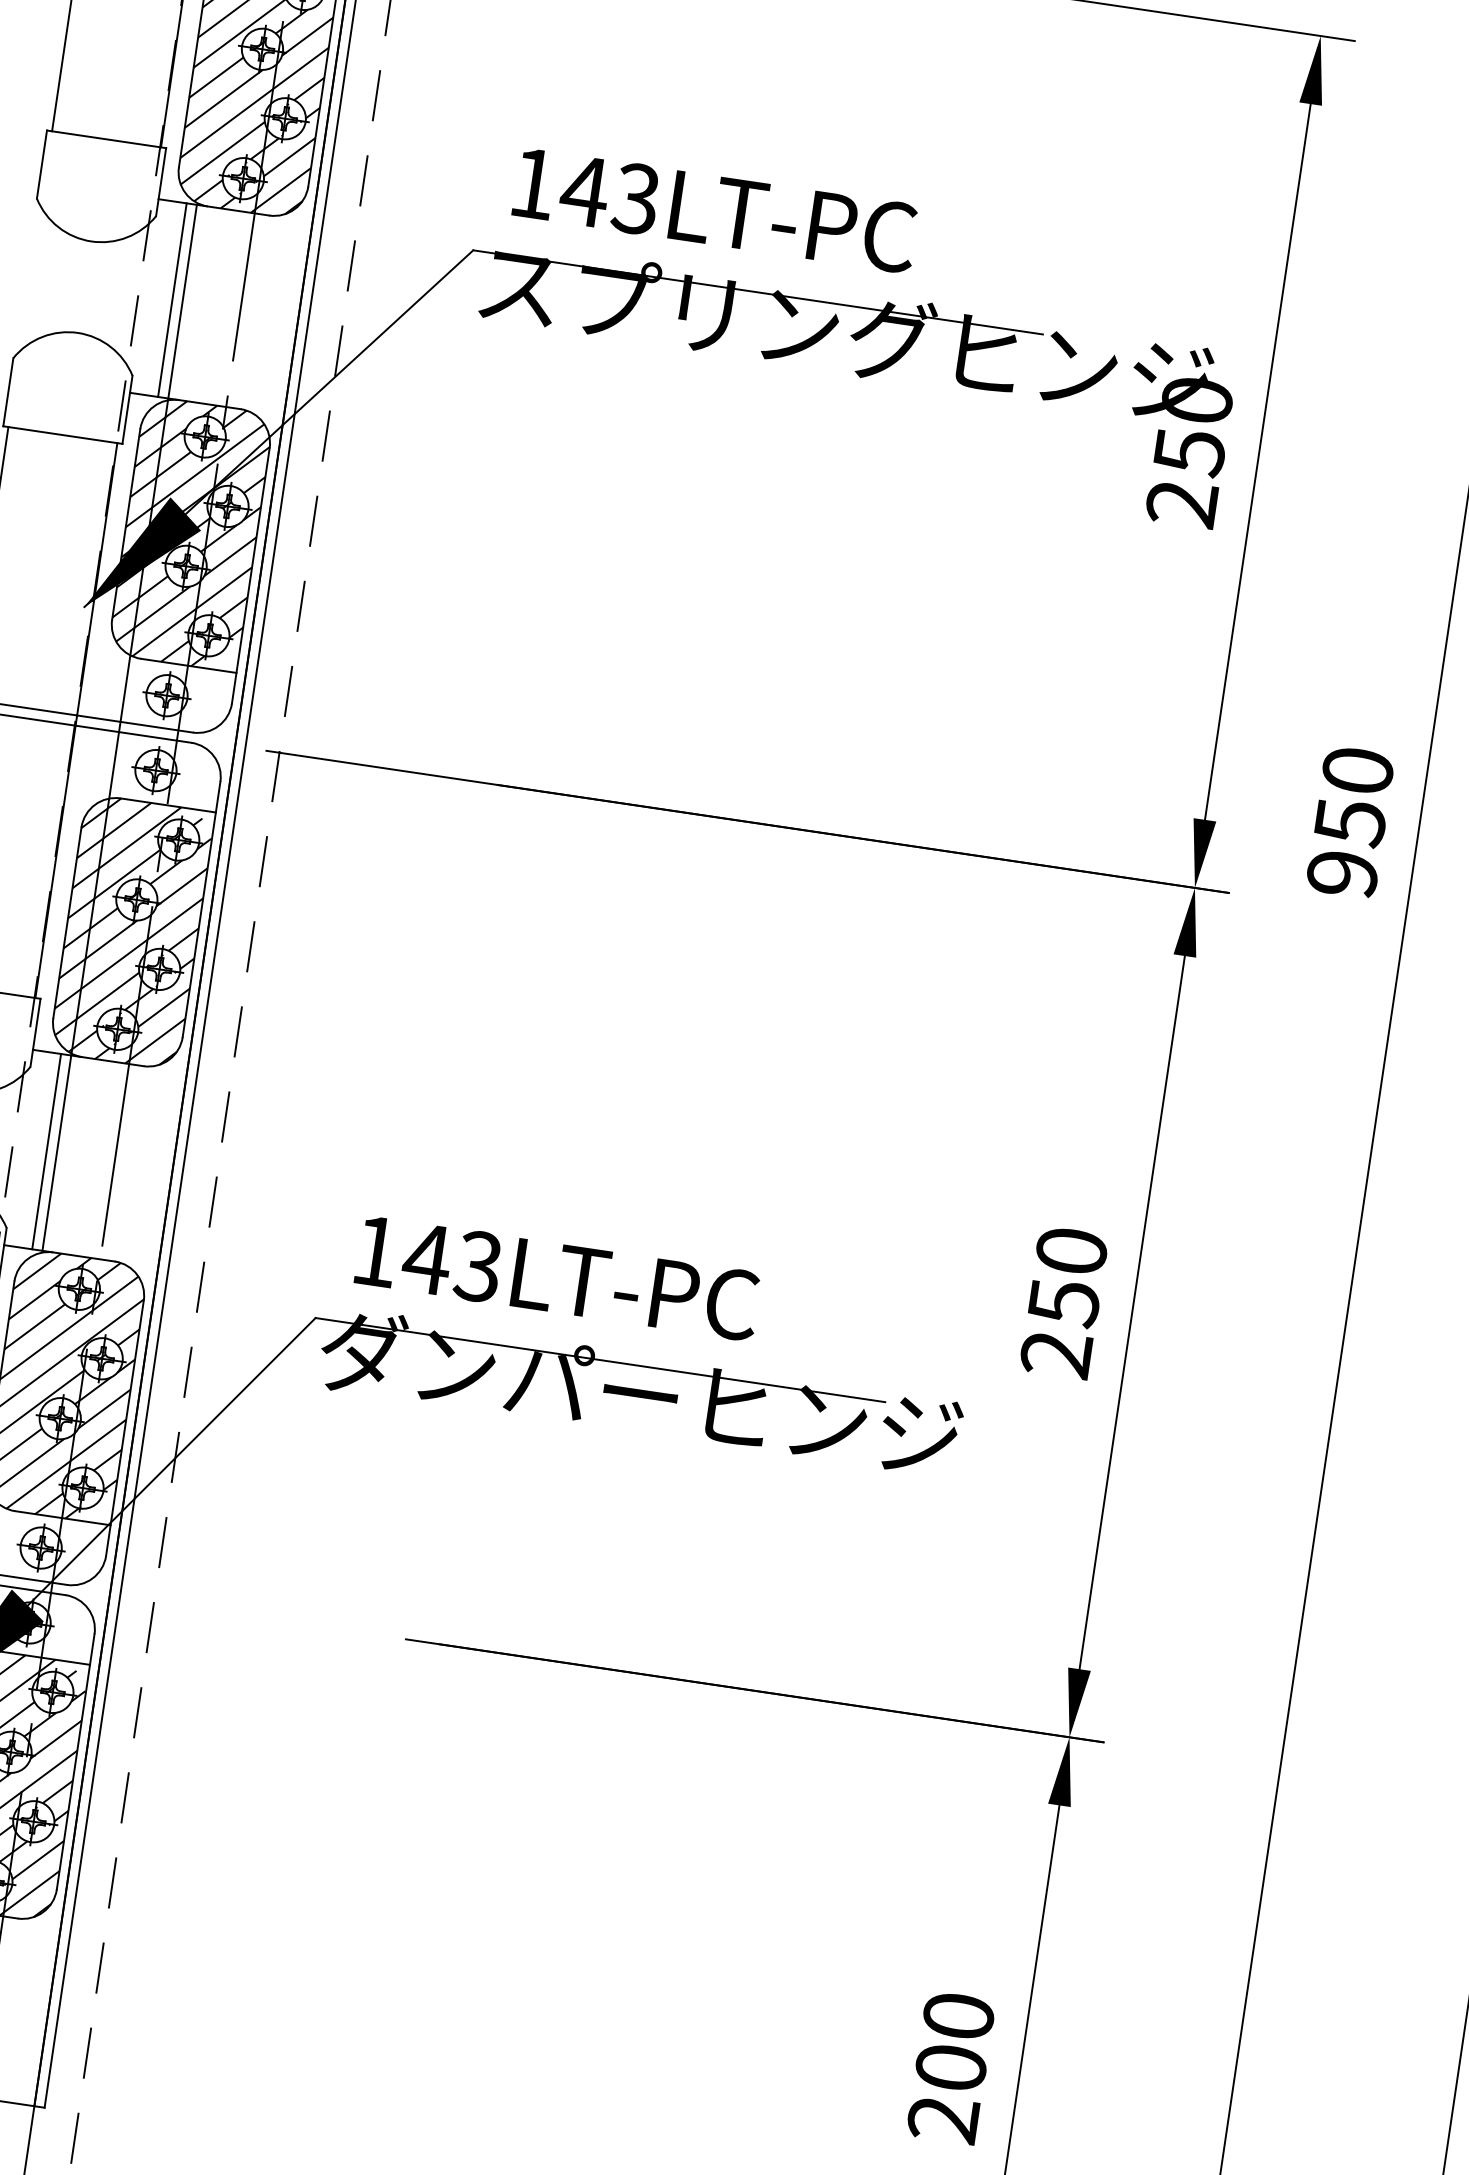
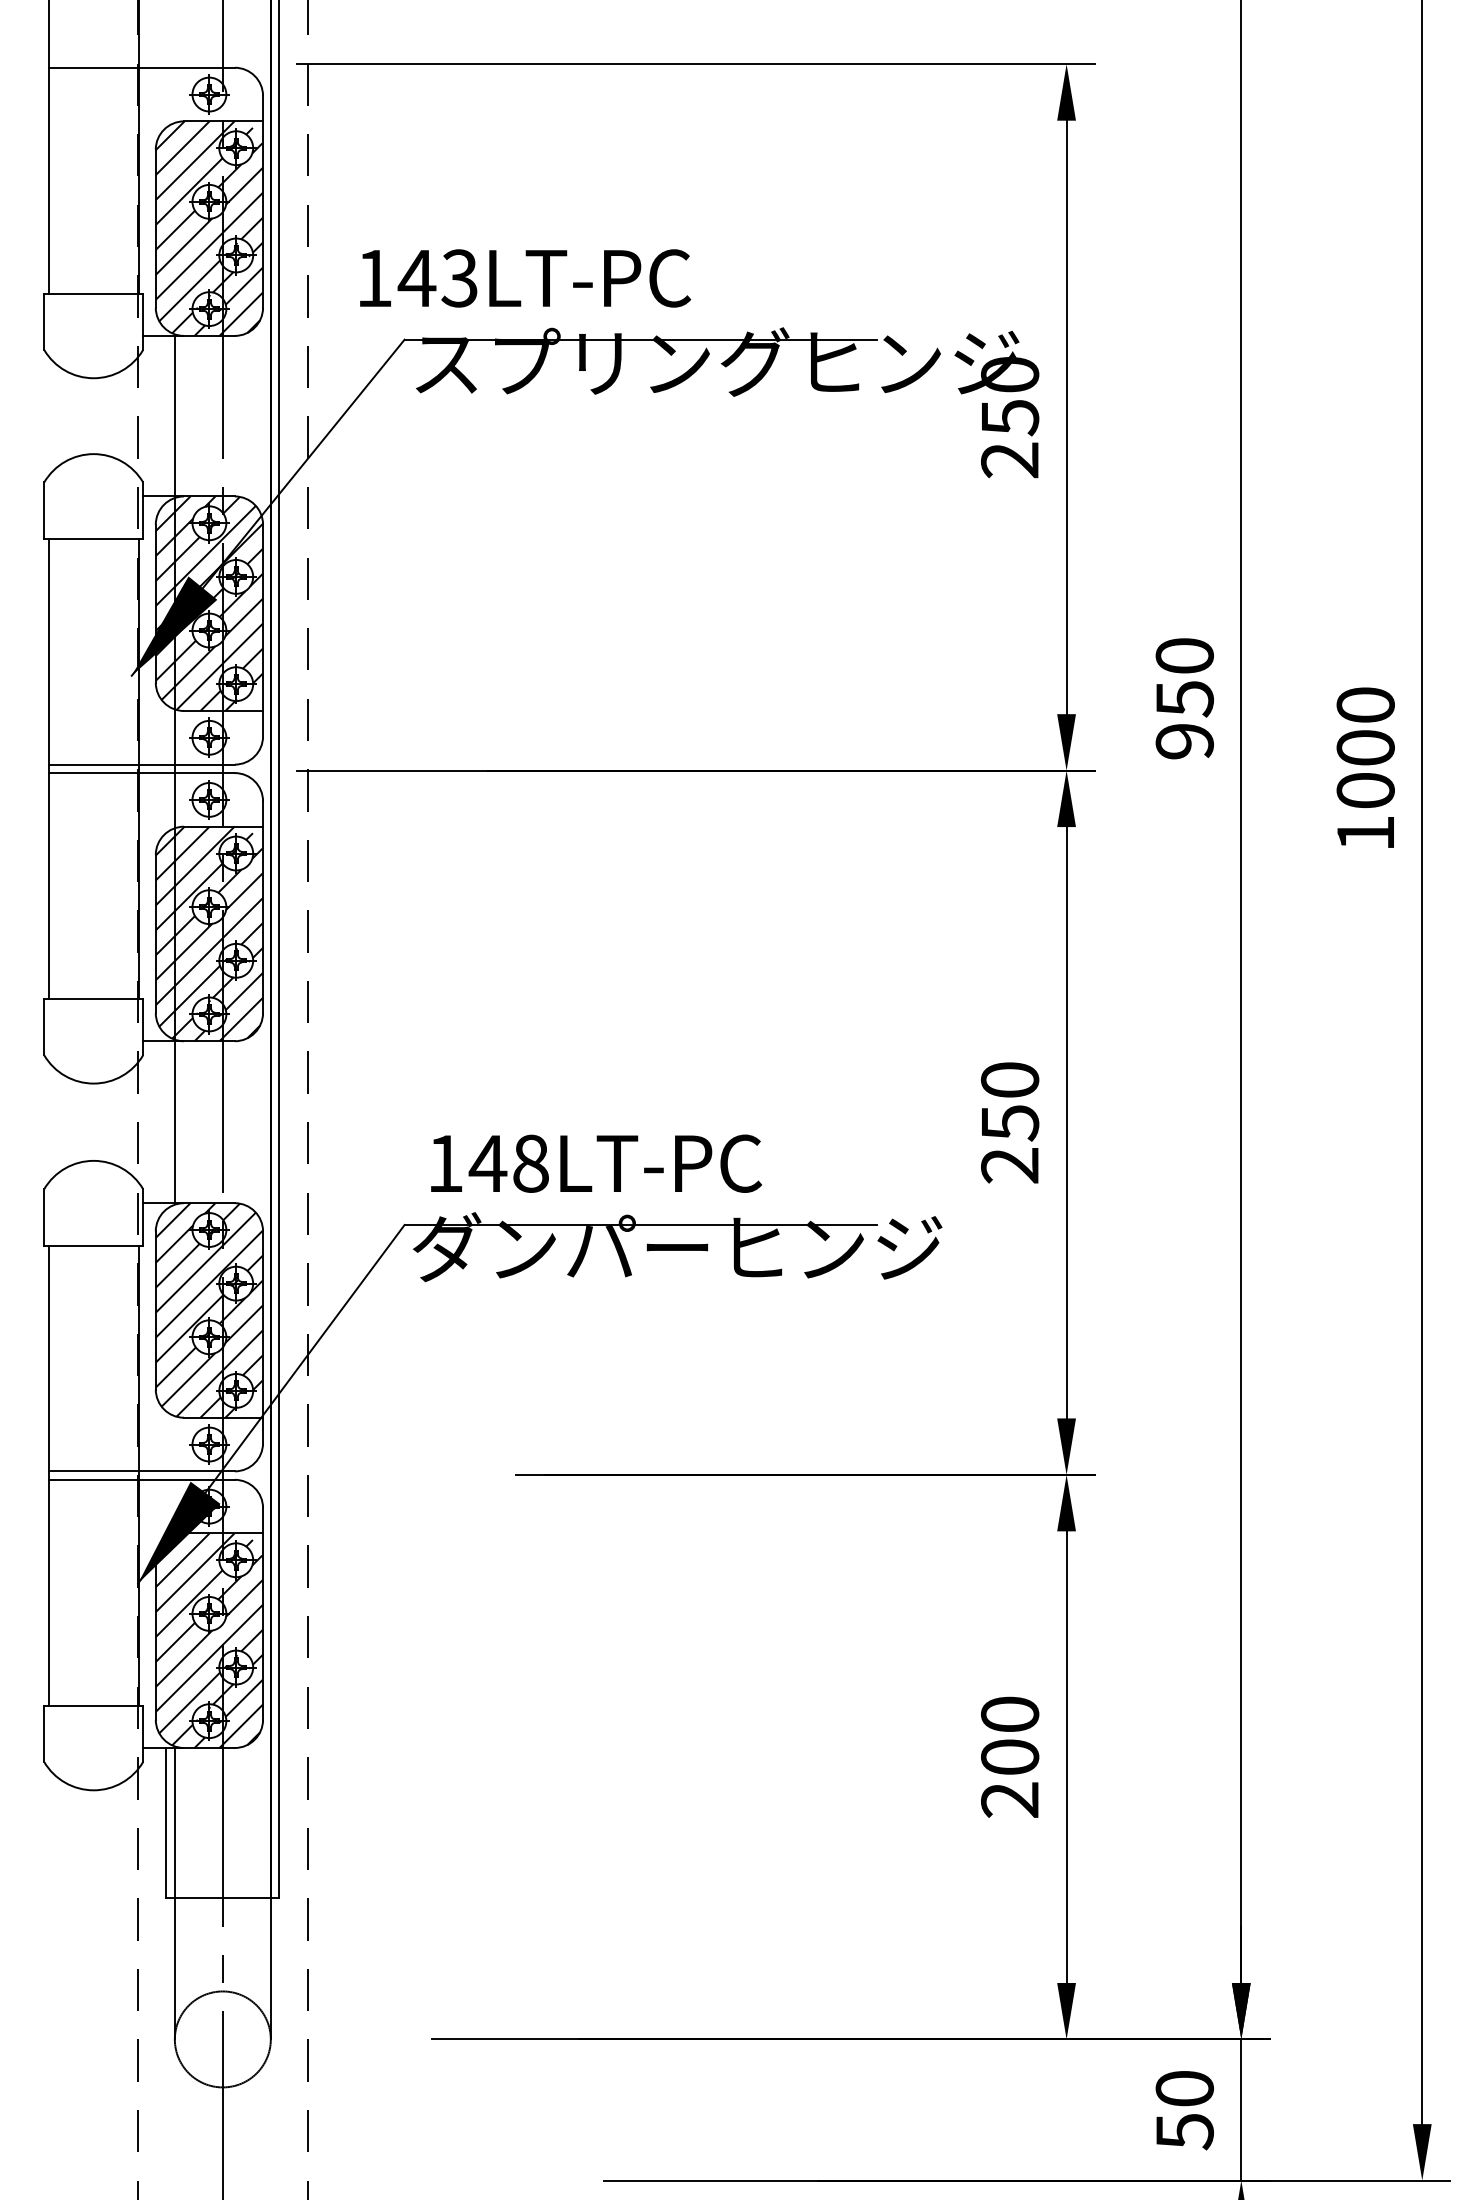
text: (715, 210) -> (525, 278), moved
line: (172, 299) -> (166, 415), removed
line: (46, 1152) -> (166, 1122), removed
text: (478, 1266) -> (530, 1163), 143LT-PC -> 148LT-PC

